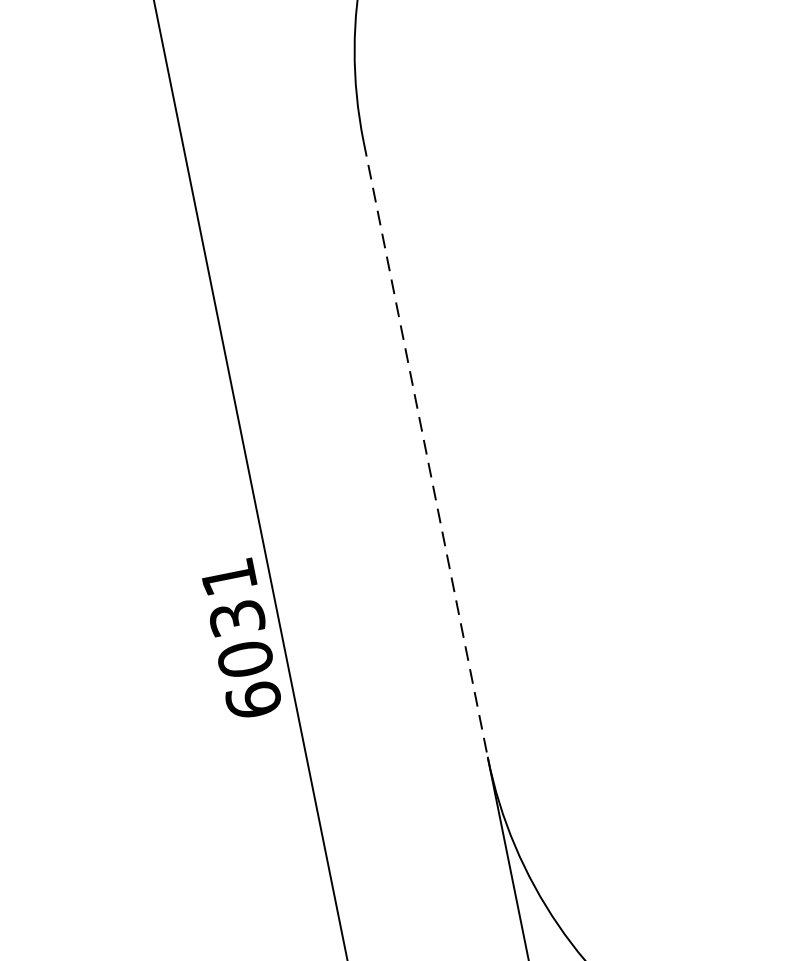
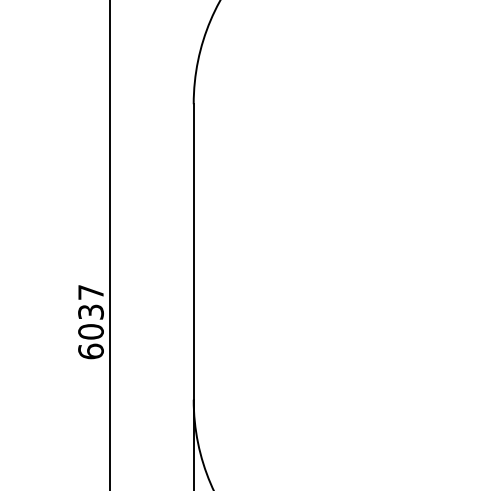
line: (425, 451) -> (193, 252), dashed -> solid
text: (227, 577) -> (90, 292), 6031 -> 6037

